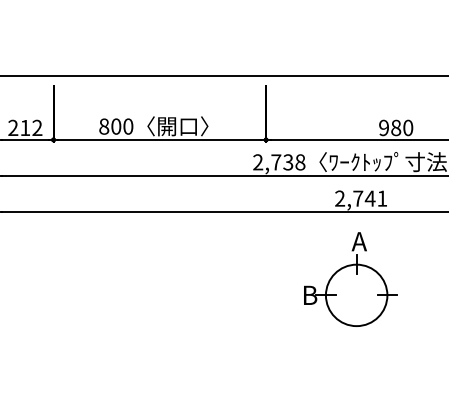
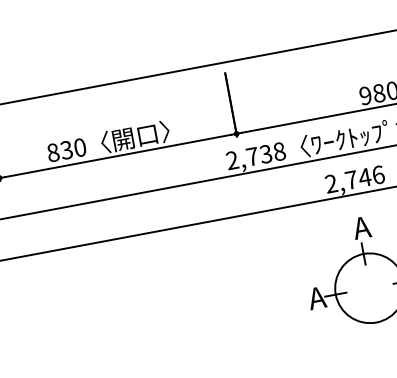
text: (116, 126) -> (66, 150), 800 -> 830
text: (382, 198) -> (378, 174), 2,741 -> 2,746
text: (309, 294) -> (317, 297), B -> A

